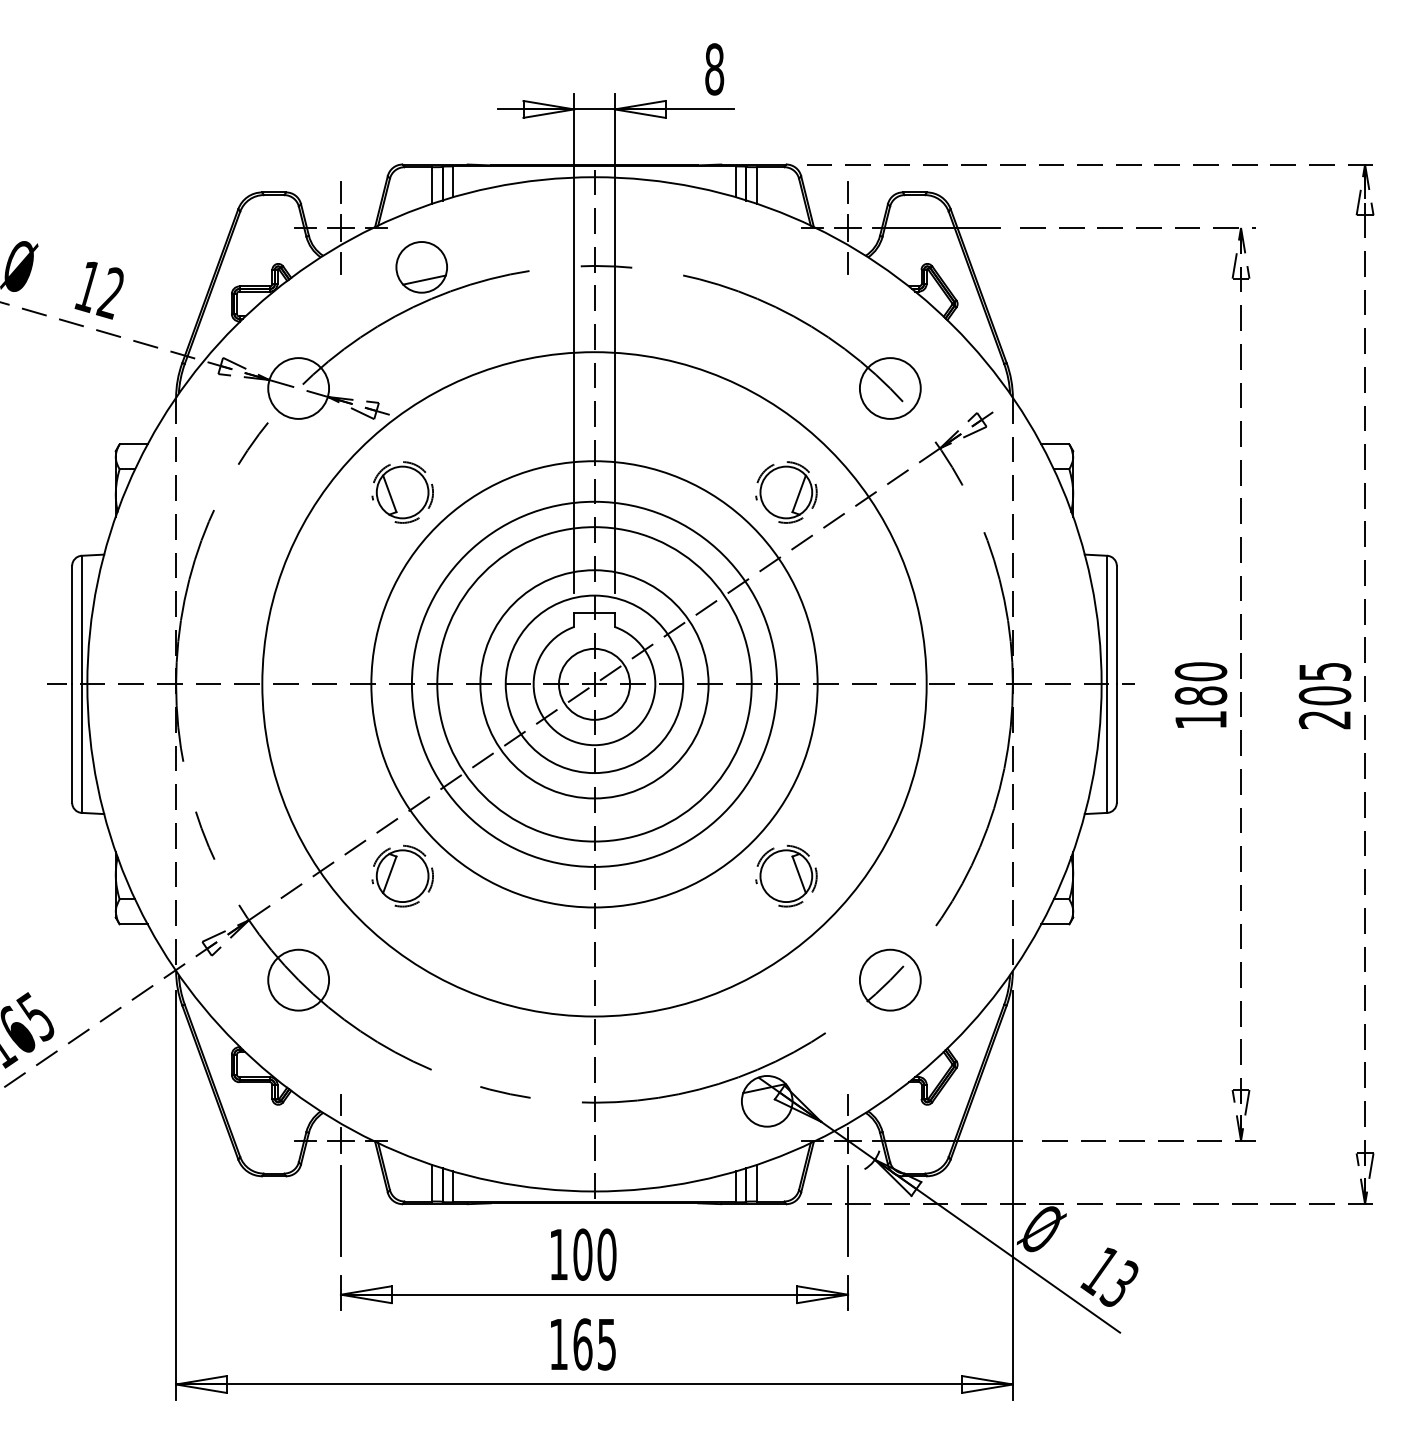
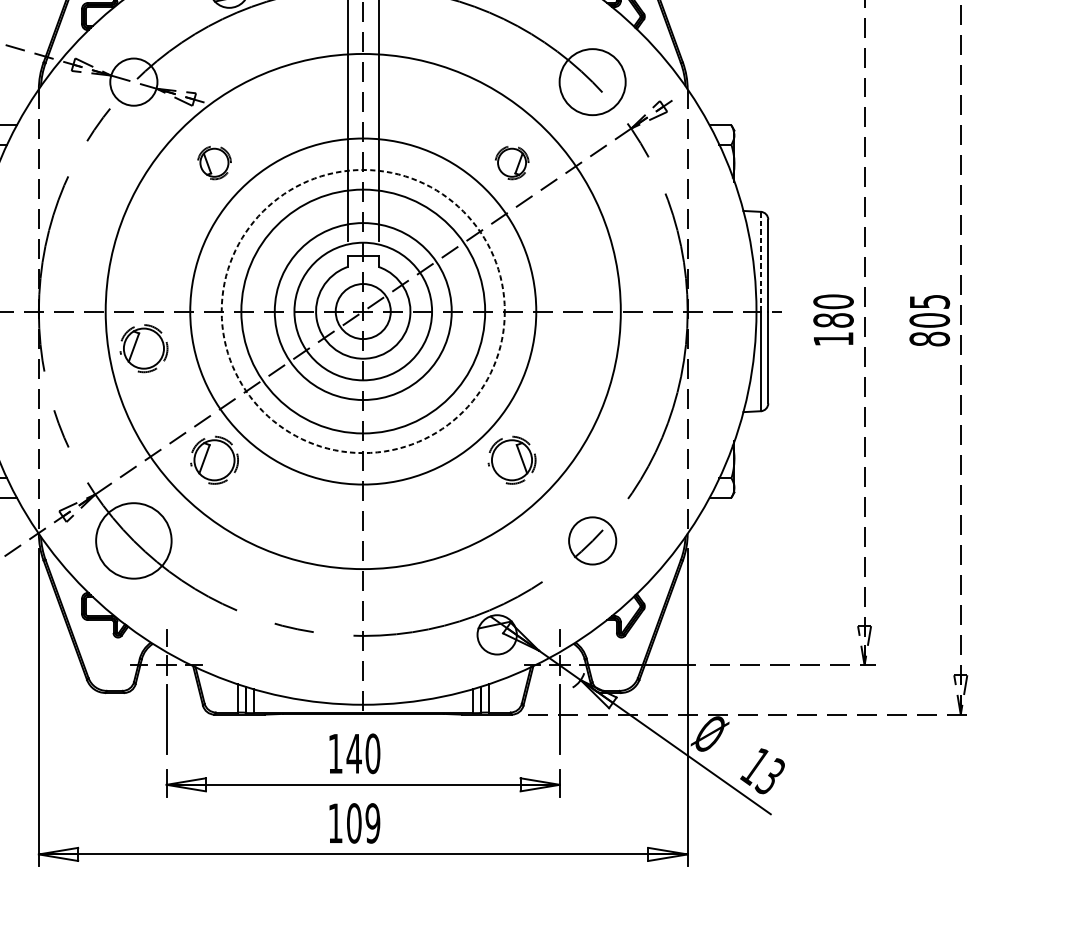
circle: (889, 388) -> (592, 82), size x1.4
part: (402, 492) -> (214, 162), size x0.7
part: (786, 492) -> (512, 162), size x0.7
line: (1107, 619) -> (761, 261), solid -> dashed
circle: (594, 683) -> (363, 310), solid -> dashed
text: (1324, 719) -> (929, 338), 205 -> 805
part: (311, 731) -> (143, 348), added
circle: (298, 979) -> (133, 540), size x1.6
text: (582, 1254) -> (353, 753), 100 -> 140
text: (594, 1344) -> (363, 823), 165 -> 109

